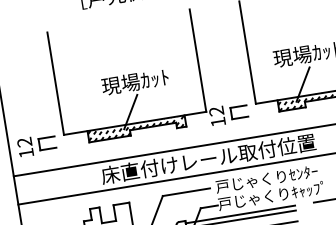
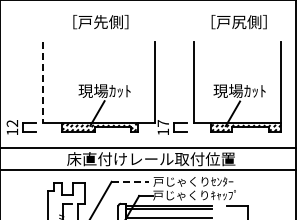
line: (55, 83) -> (43, 82), solid -> dashed
text: (215, 111) -> (162, 123), 12 -> 17
line: (186, 191) -> (130, 181), solid -> dashed

